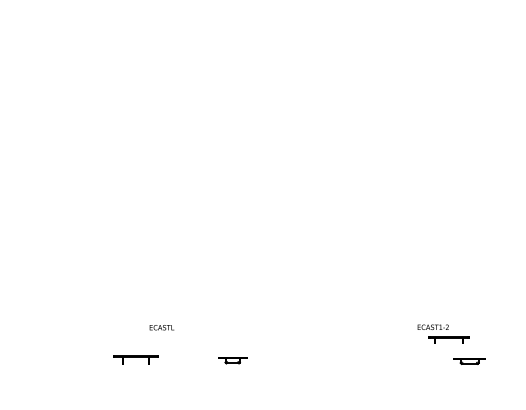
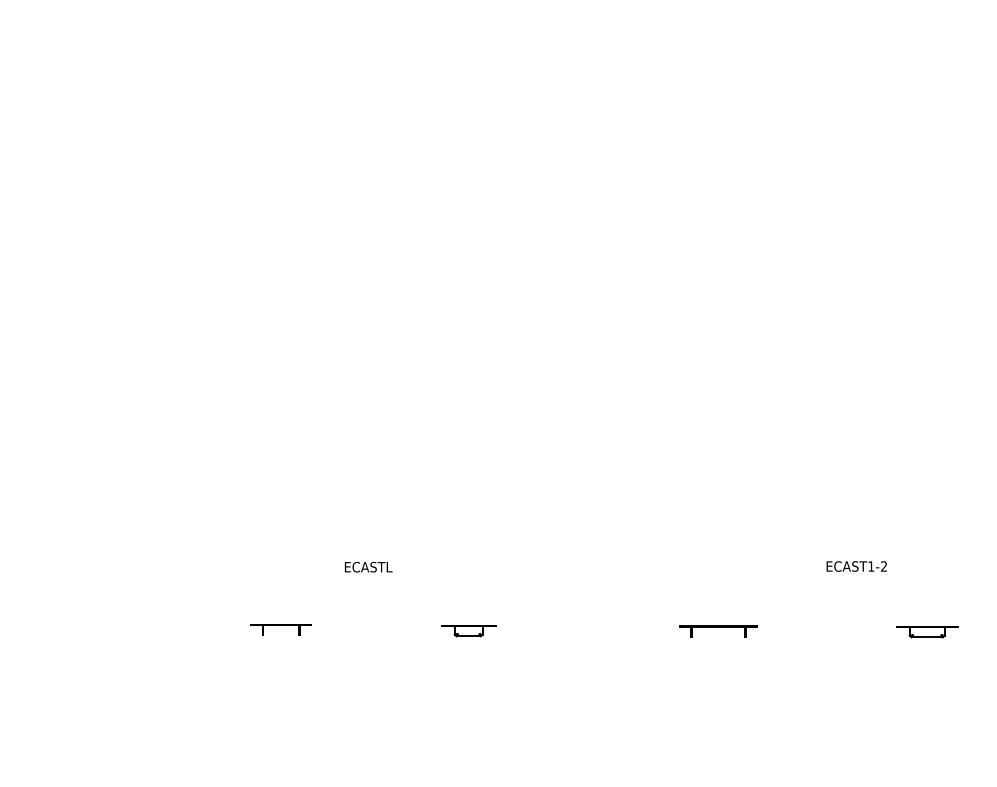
text: (161, 327) -> (367, 566), moved
part: (448, 339) -> (717, 630), moved
part: (135, 359) -> (280, 628), size x0.71

